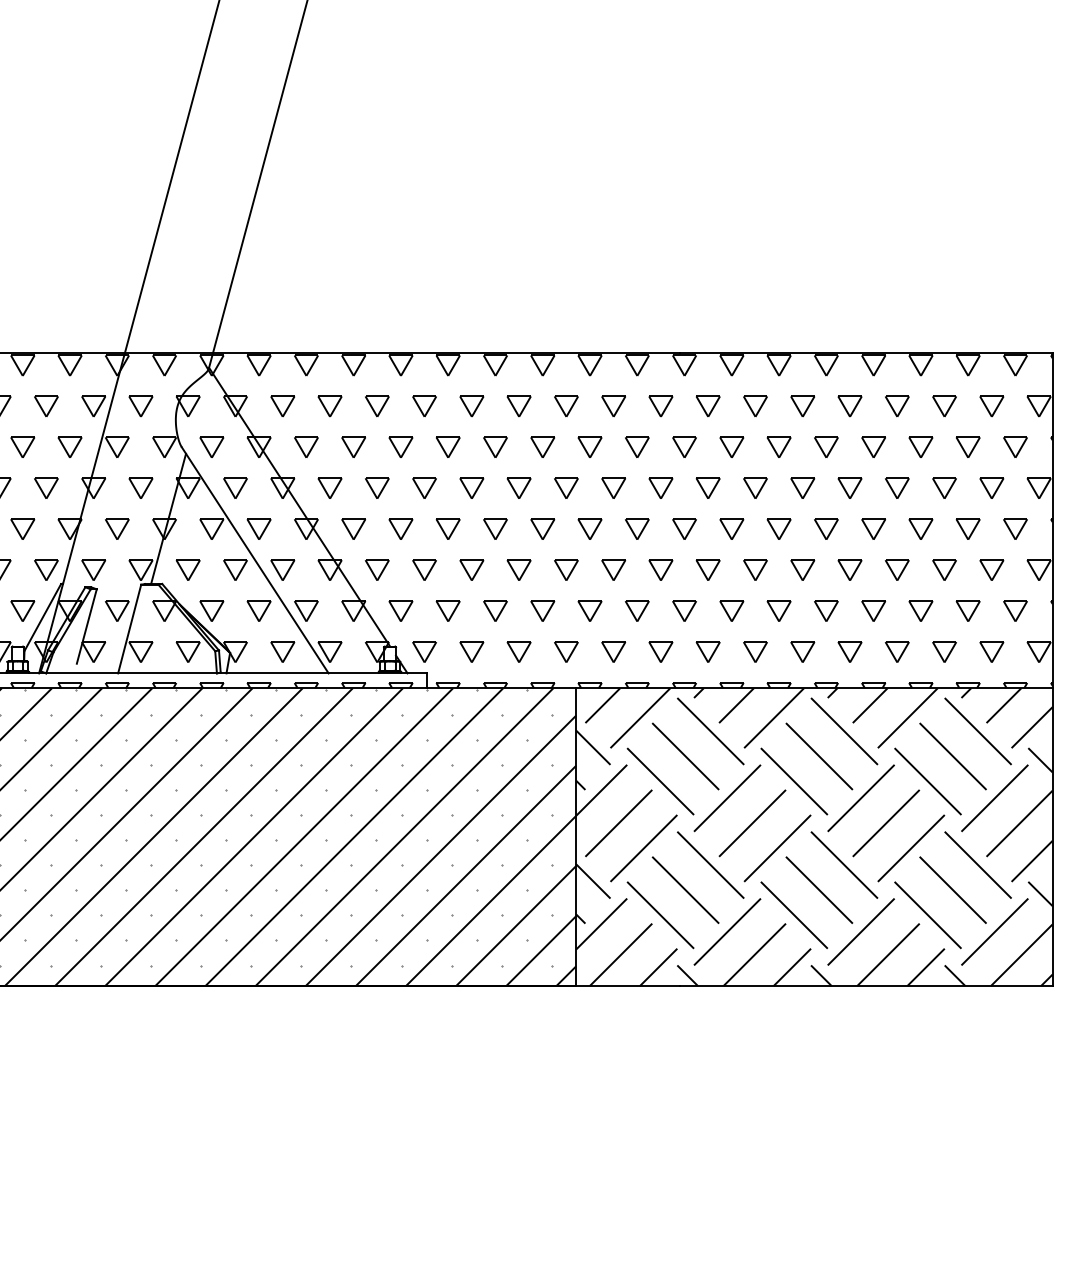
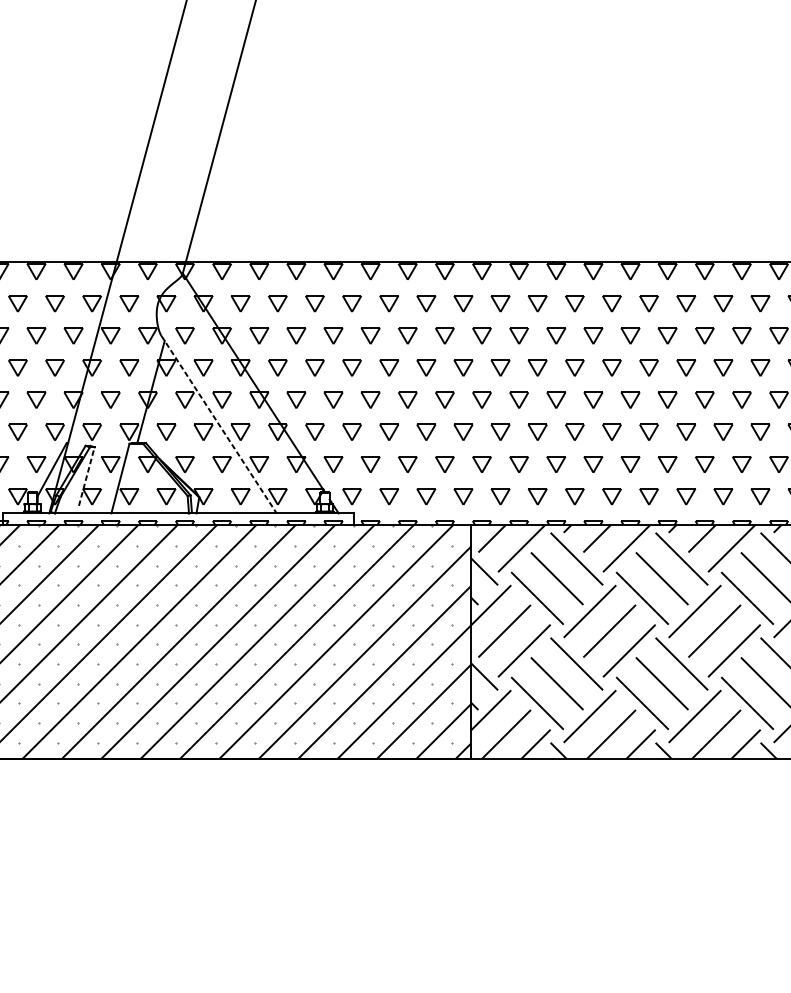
line: (255, 560) -> (219, 424), solid -> dashed
line: (86, 626) -> (86, 476), solid -> dashed

